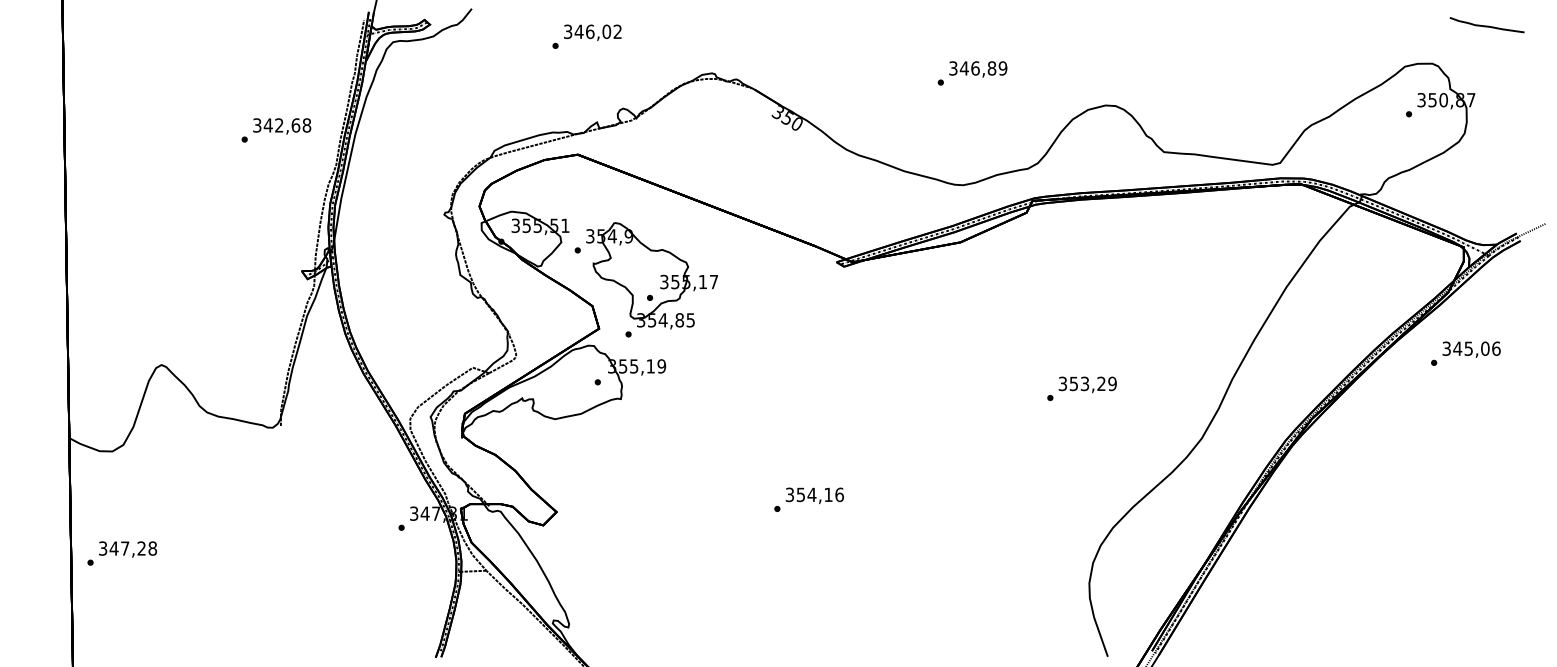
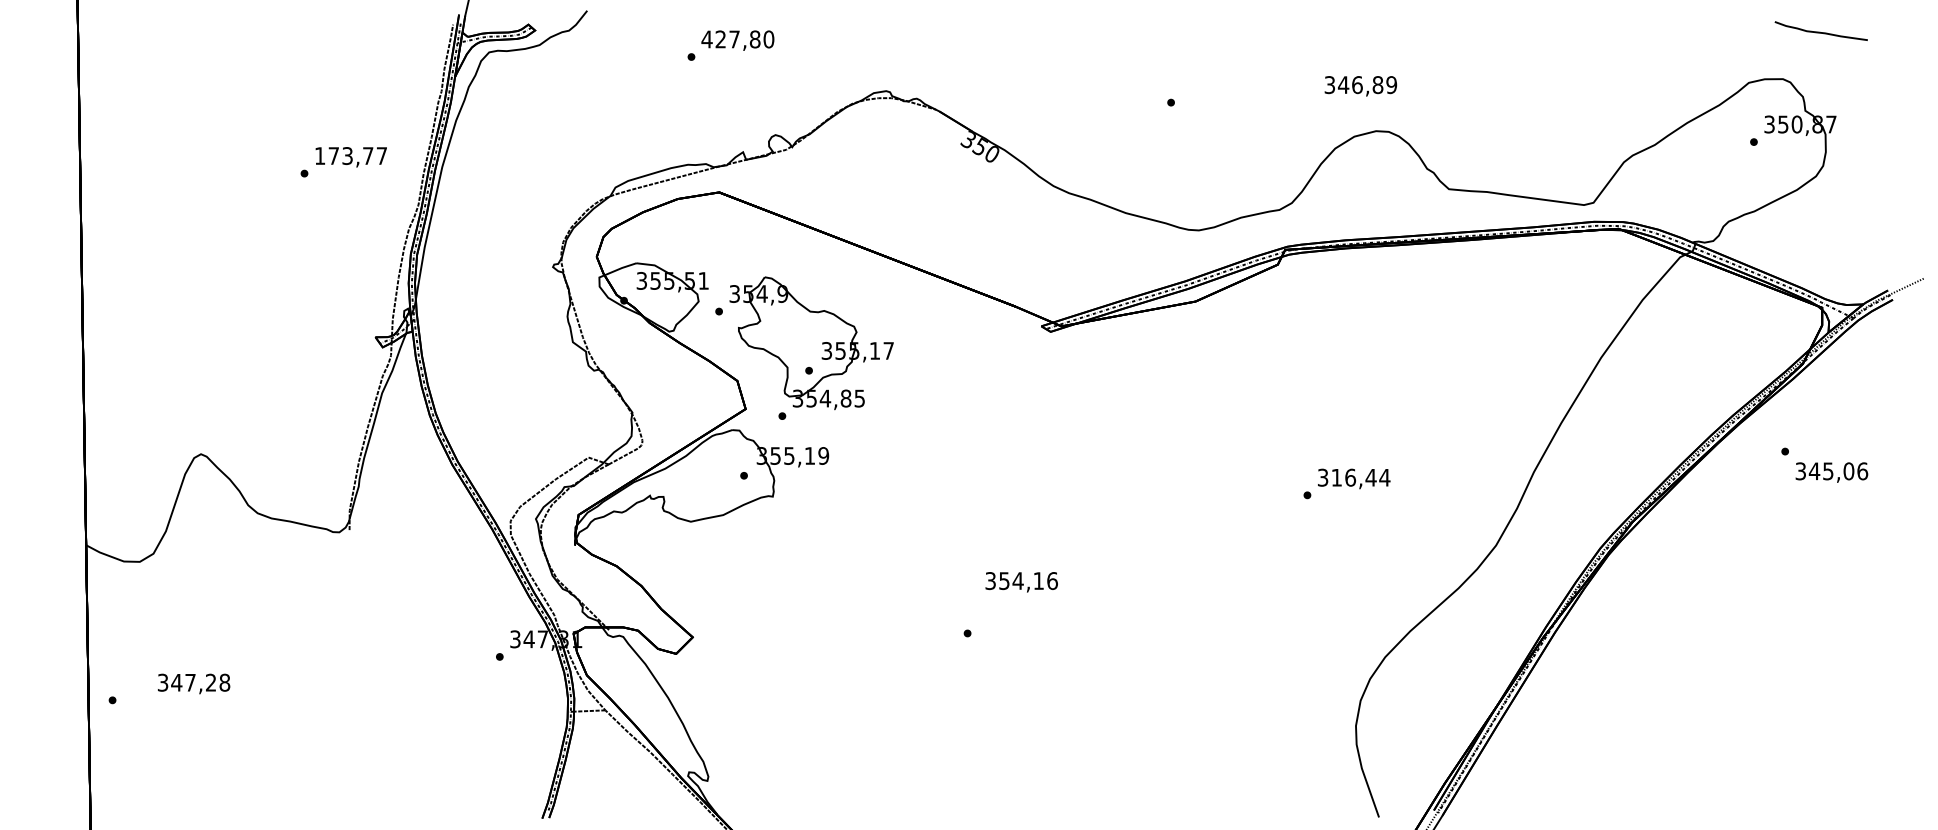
curve: (1486, 25) -> (1820, 31), moved
text: (592, 31) -> (737, 39), 346,02 -> 427,80
text: (978, 69) -> (1361, 86), moved
text: (282, 125) -> (351, 156), 342,68 -> 173,77
text: (1471, 349) -> (1831, 472), moved
text: (1093, 383) -> (1361, 477), 353,29 -> 316,44
text: (814, 495) -> (1021, 581), moved
text: (128, 549) -> (194, 683), moved

